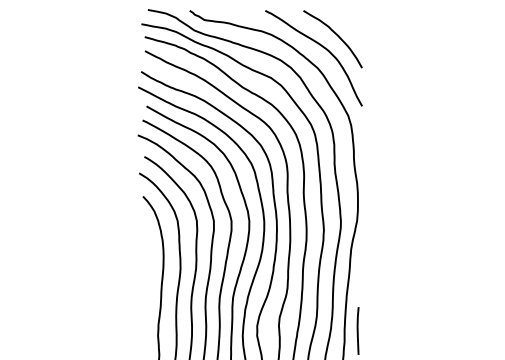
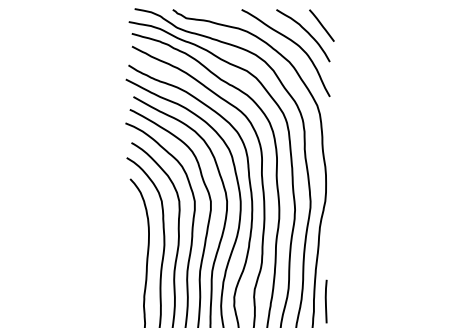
line: (352, 28) -> (321, 25), added

